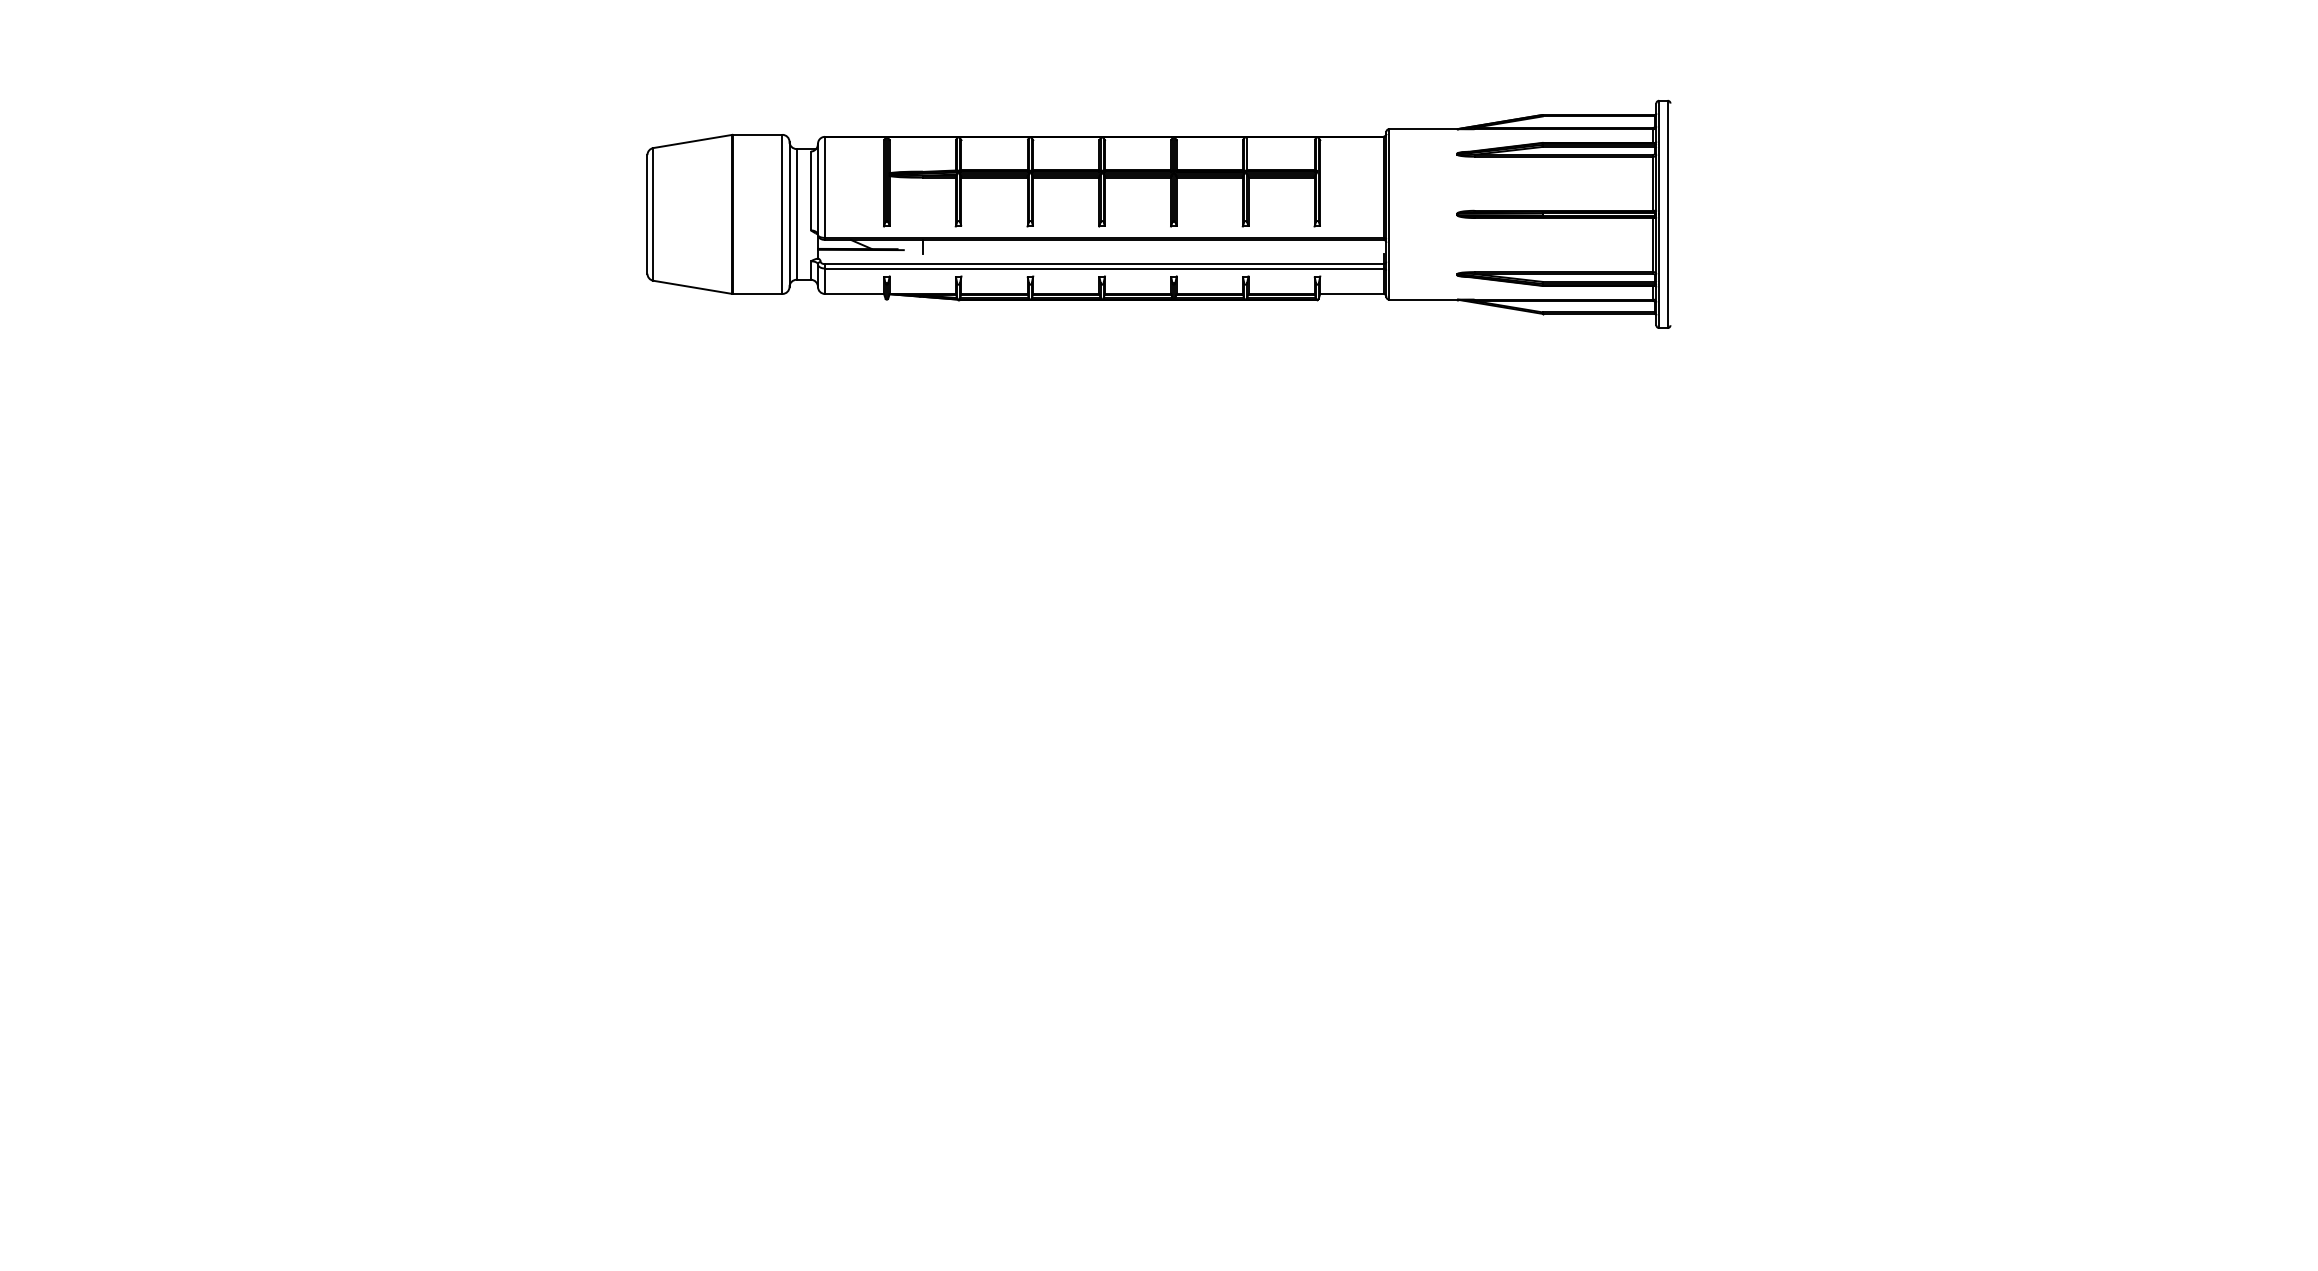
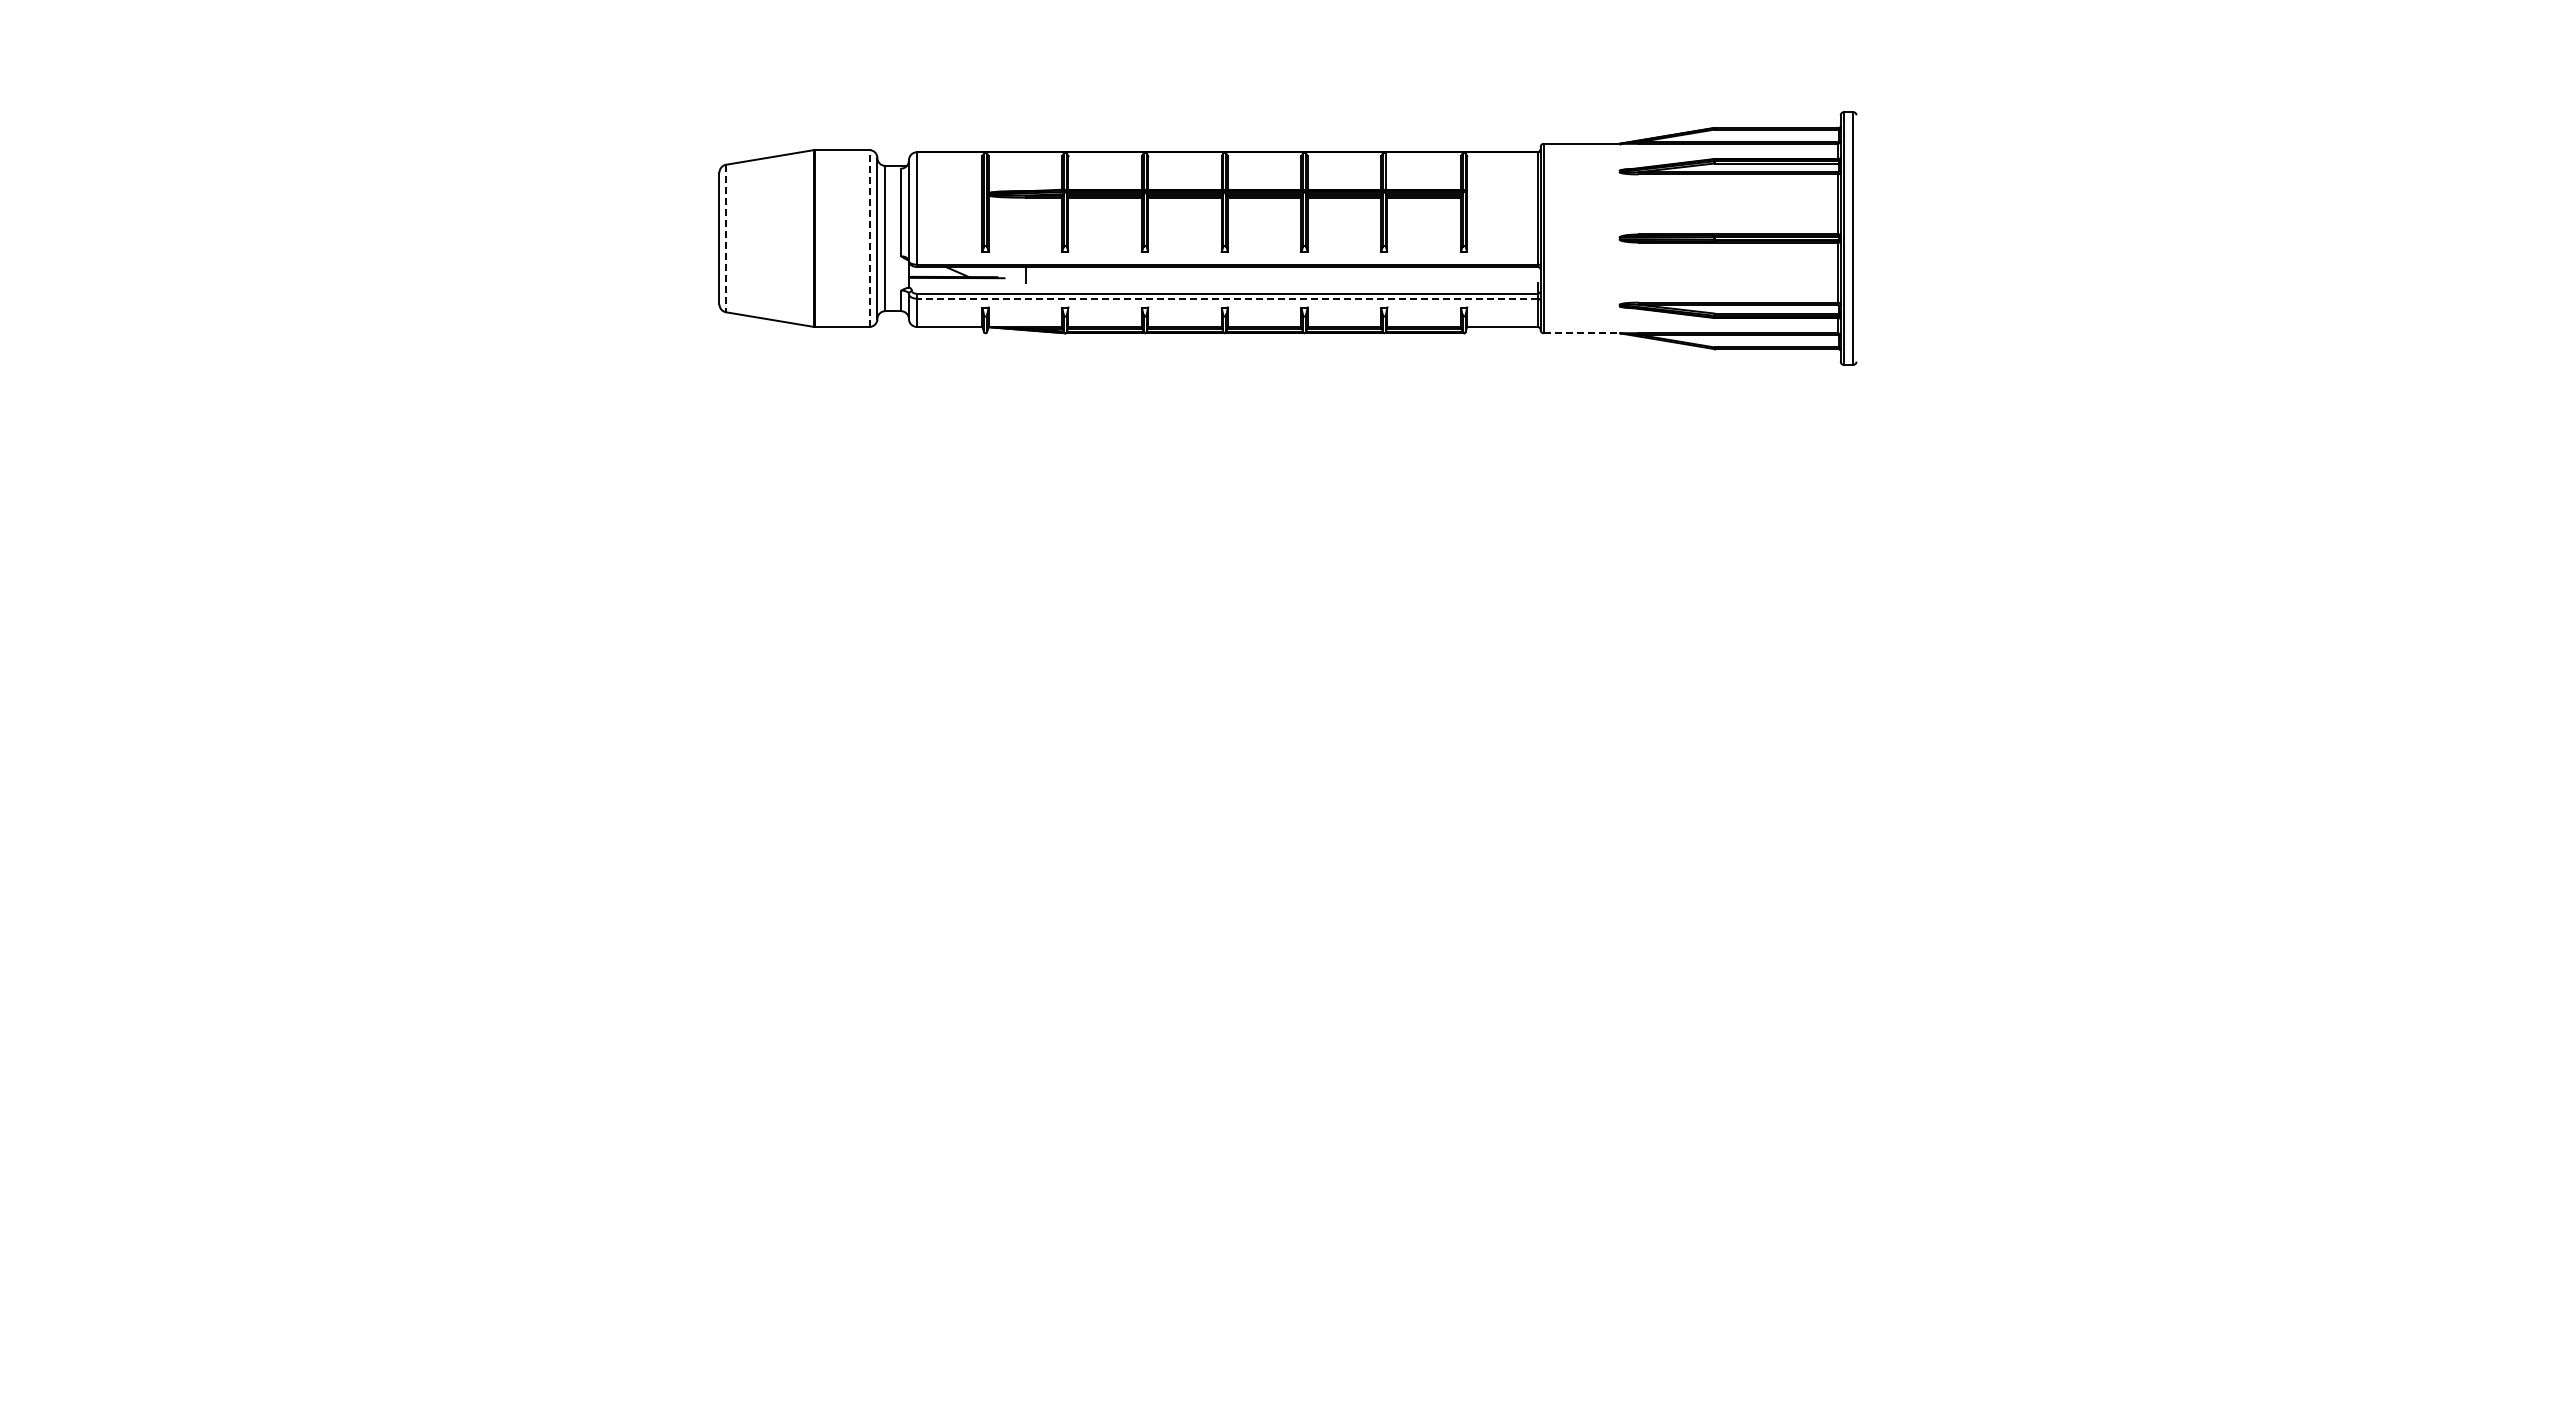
line: (653, 214) -> (726, 238), solid -> dashed
line: (782, 214) -> (869, 238), solid -> dashed
line: (1103, 268) -> (1226, 298), solid -> dashed
line: (1423, 299) -> (1581, 333), solid -> dashed

